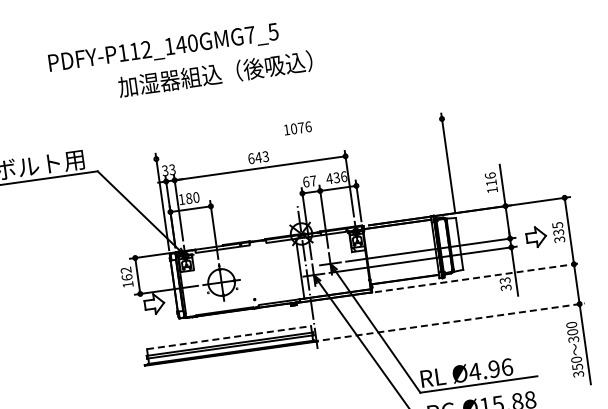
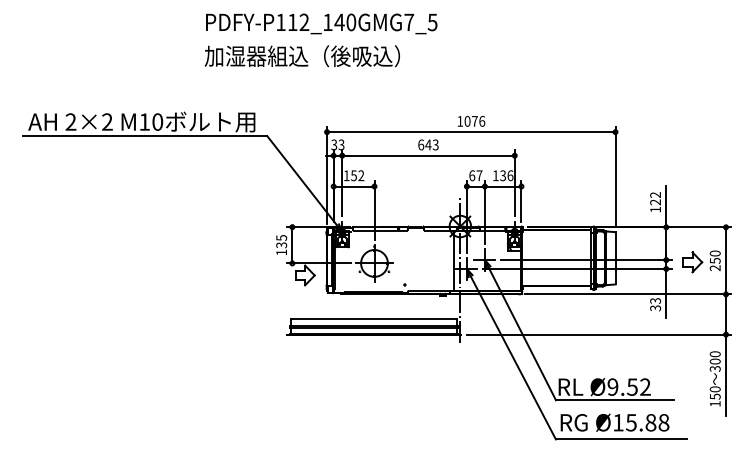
text: (163, 48) -> (321, 23), moved
text: (214, 74) -> (301, 56), moved
line: (299, 139) -> (471, 132), added
text: (329, 178) -> (495, 175), 436 -> 136
text: (490, 179) -> (655, 198), 116 -> 122
text: (192, 197) -> (357, 175), 180 -> 152
text: (557, 232) -> (714, 260), 335 -> 250
text: (126, 273) -> (281, 241), 162 -> 135
line: (477, 277) -> (628, 294), dashed -> solid
line: (454, 321) -> (599, 334), dashed -> solid
line: (229, 338) -> (374, 319), dashed -> solid
text: (490, 369) -> (628, 386), Ø4.96 -> Ø9.52
text: (577, 374) -> (714, 404), 350 -> 150

